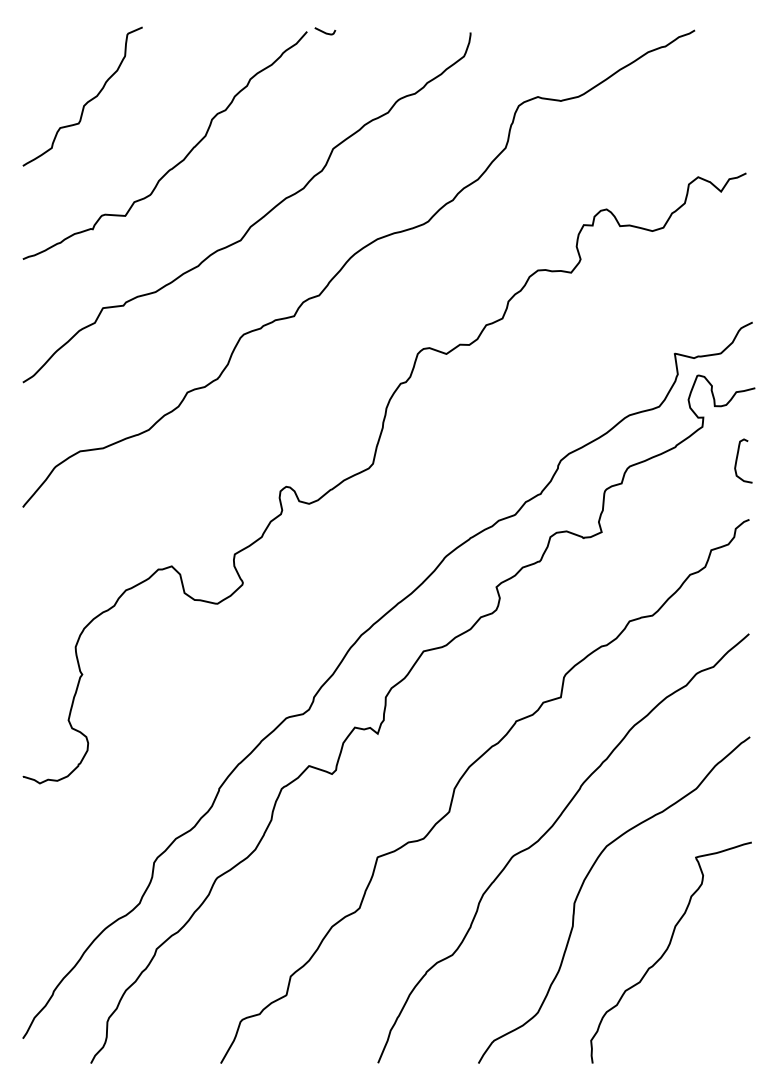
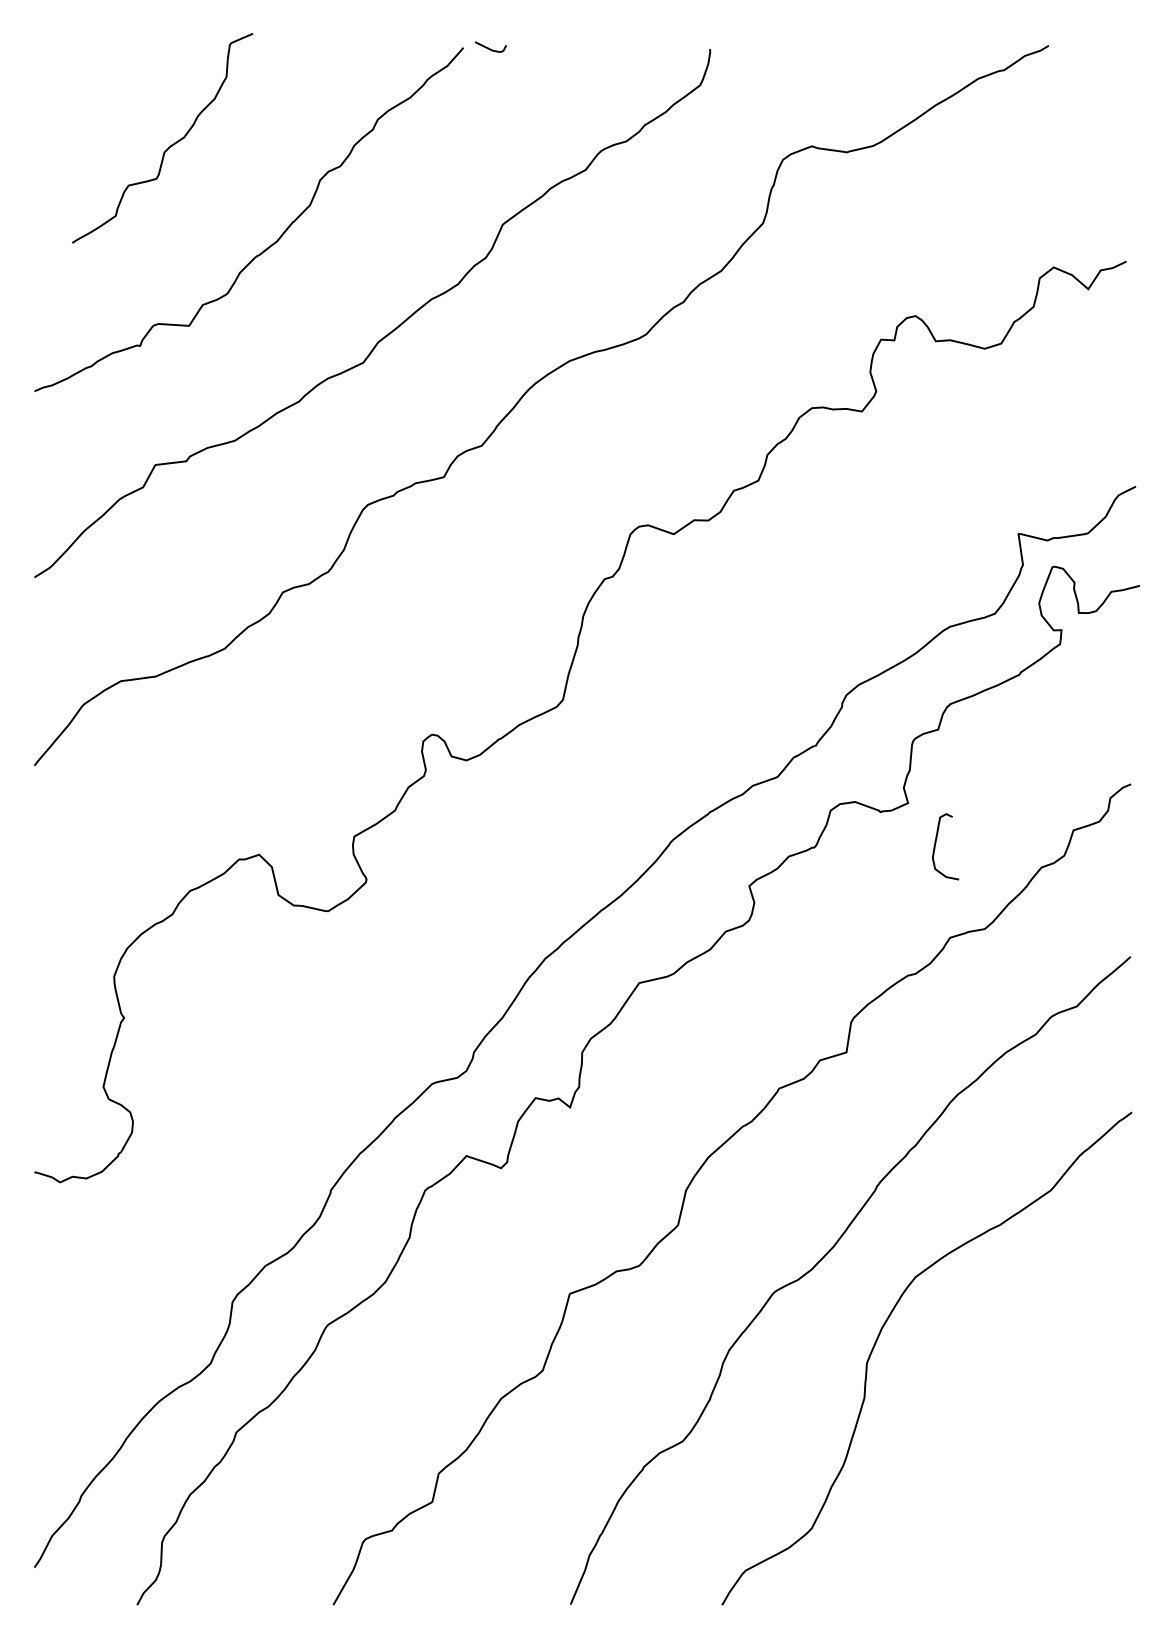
curve: (87, 101) -> (169, 145), moved
curve: (737, 460) -> (936, 845), moved
curve: (667, 950) -> (1007, 1434), removed

